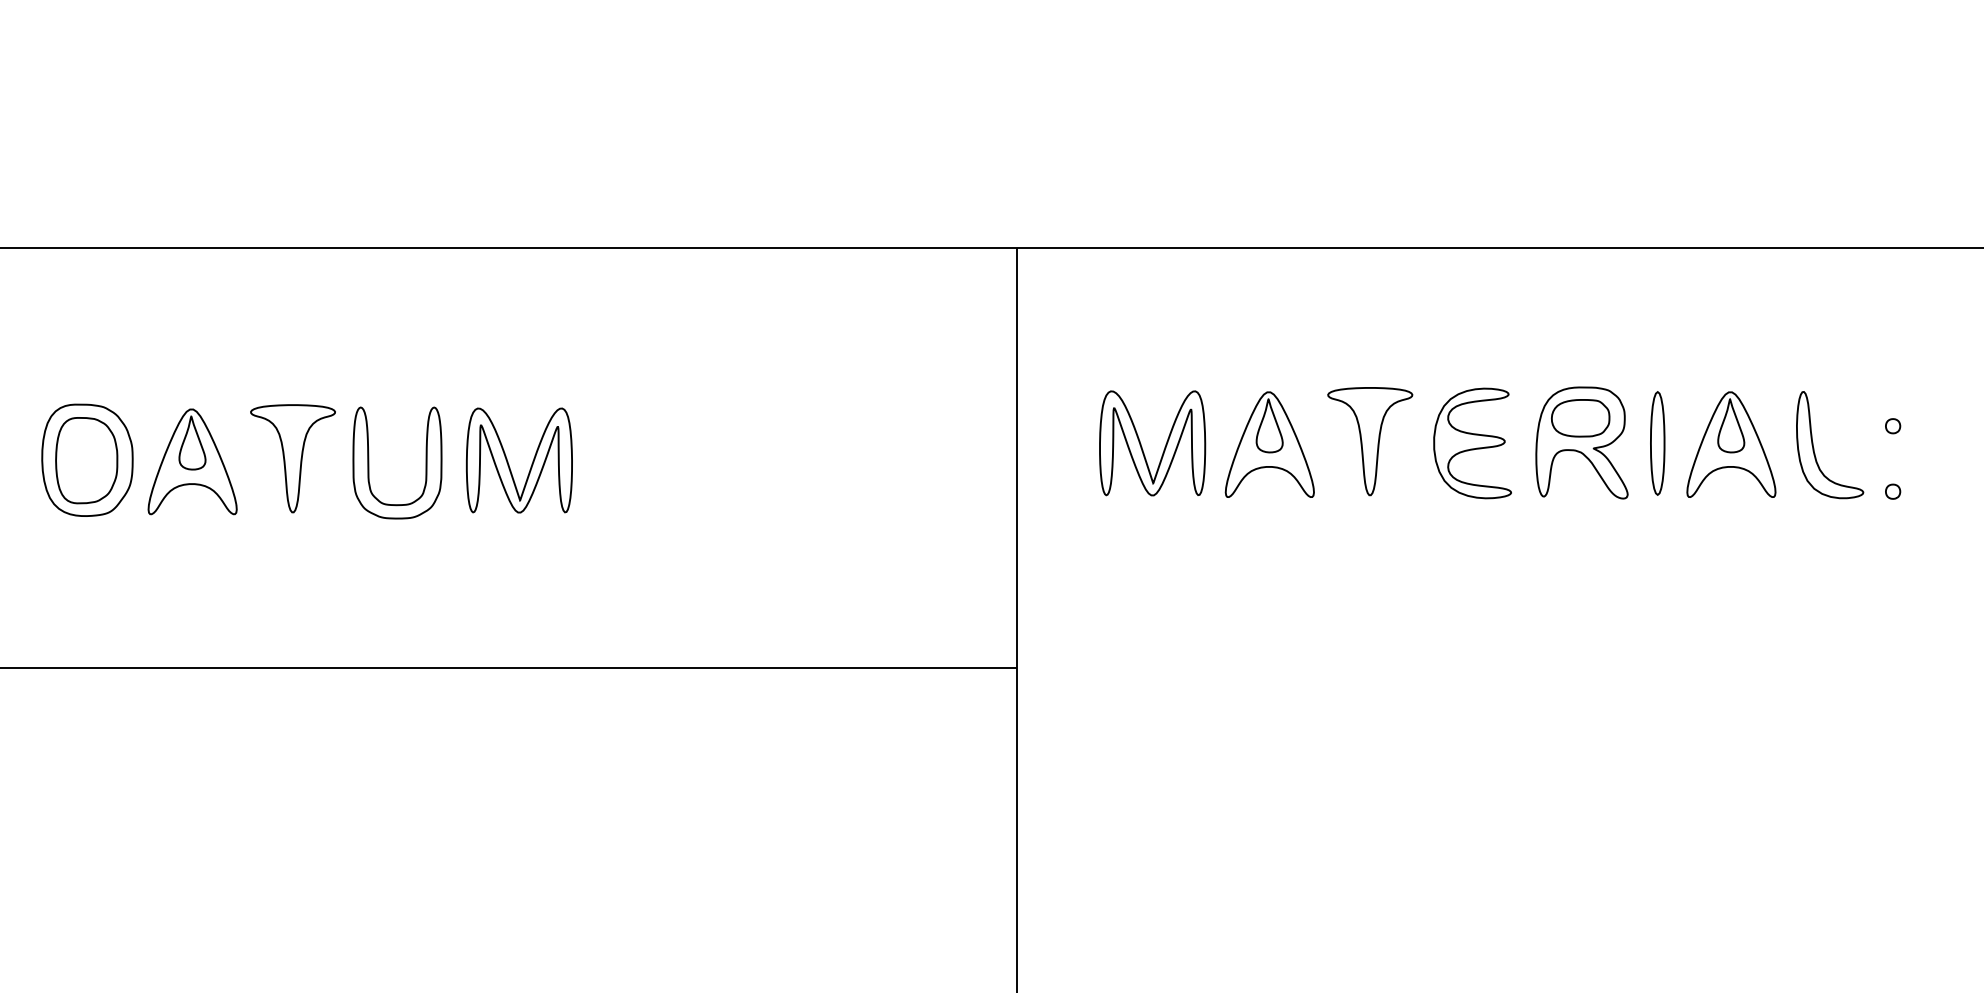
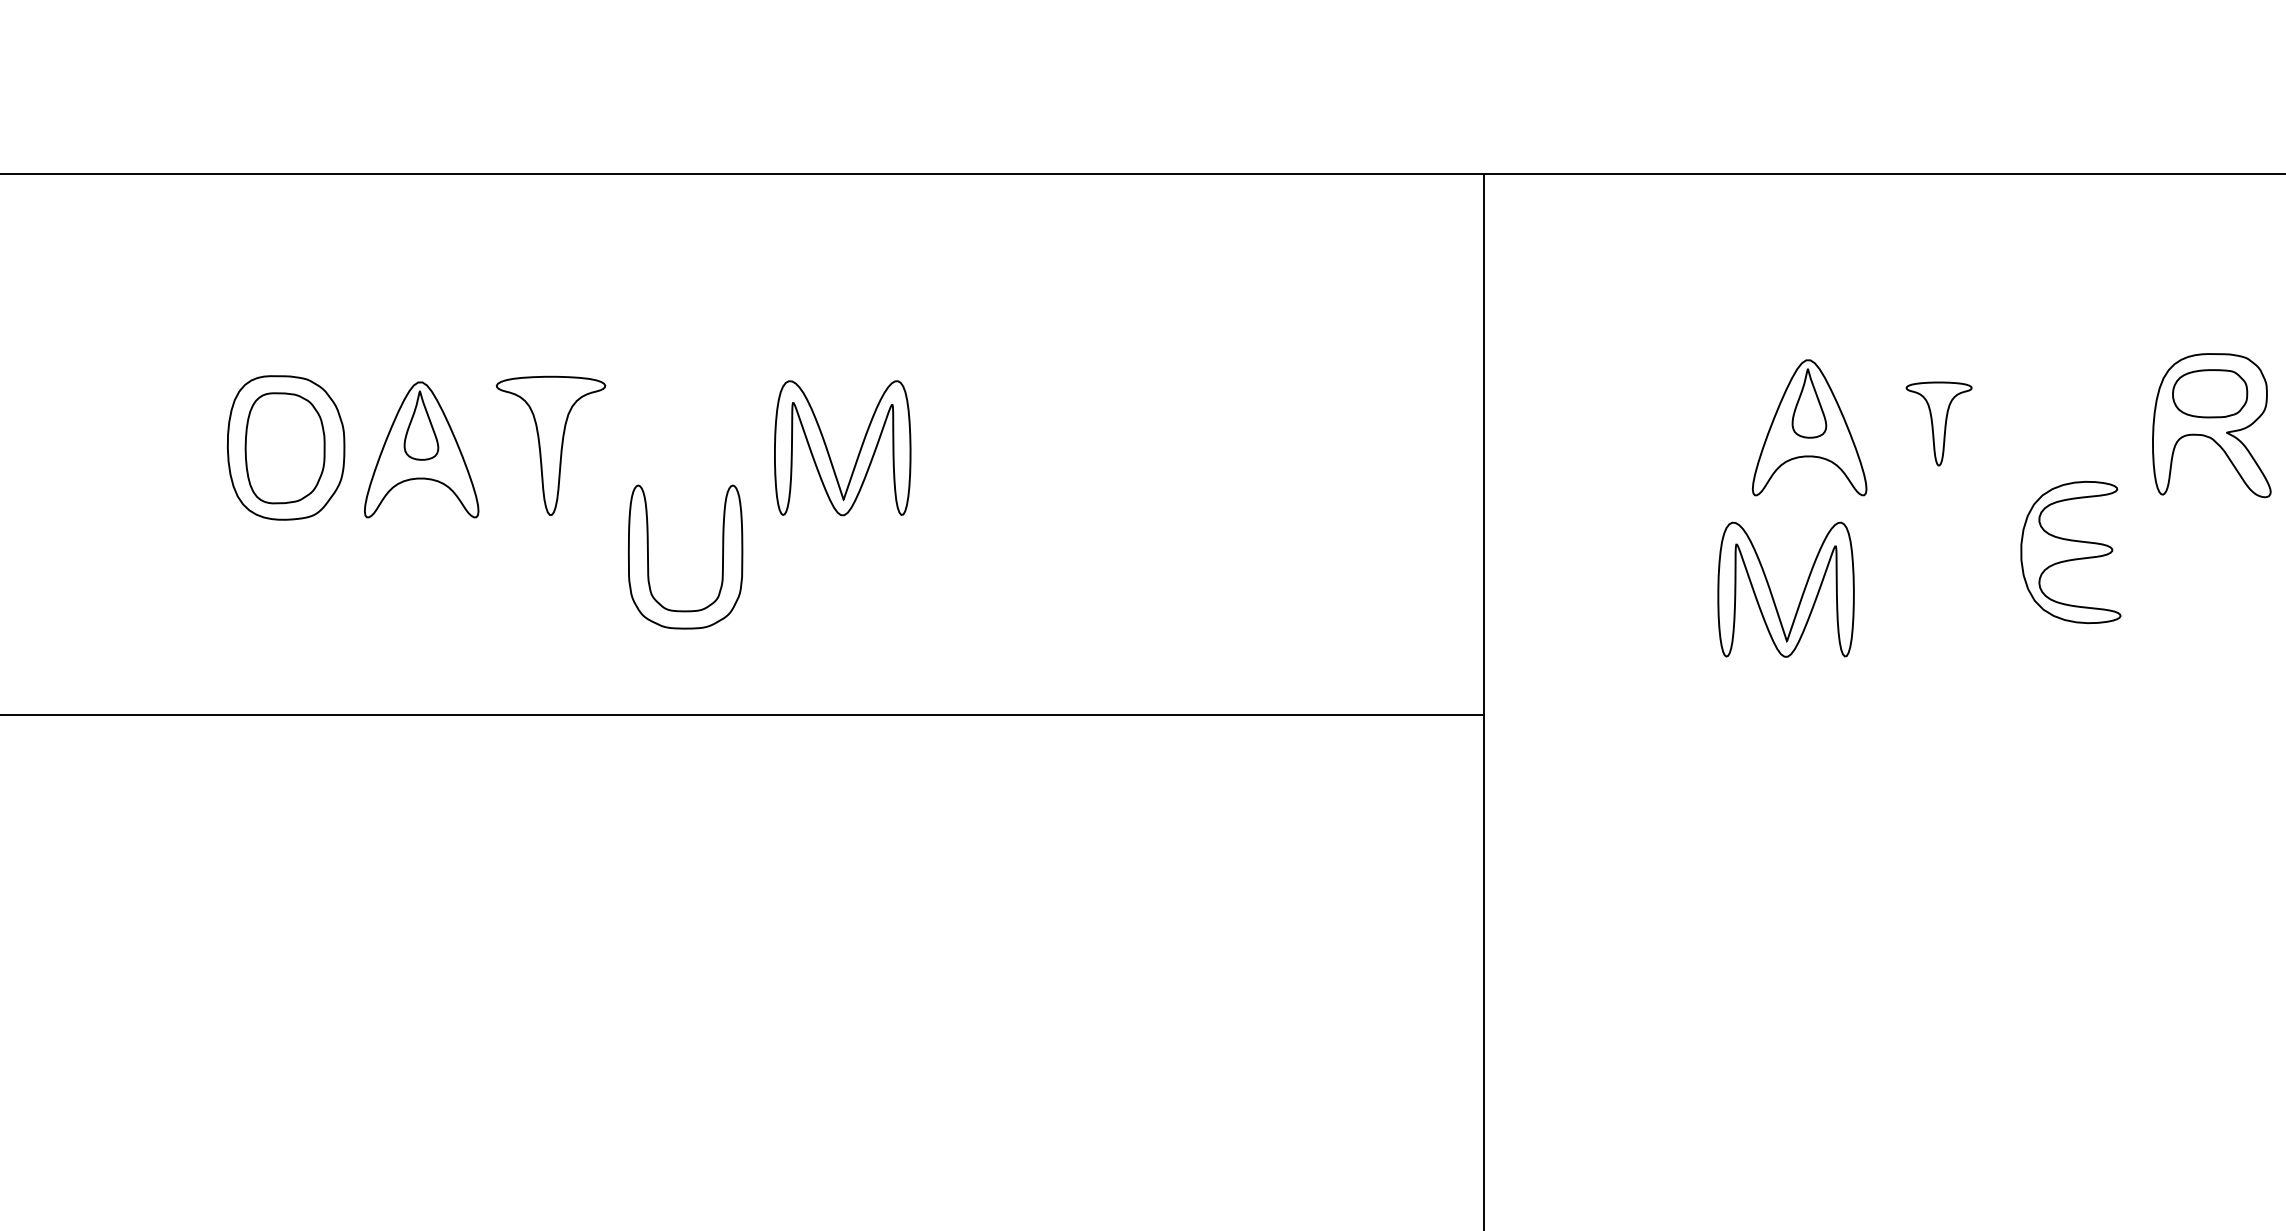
part: (1370, 441) -> (1939, 423), size x0.6
part: (1472, 443) -> (2070, 552), moved
part: (1142, 446) -> (1773, 593), moved
part: (369, 462) -> (649, 556), moved

